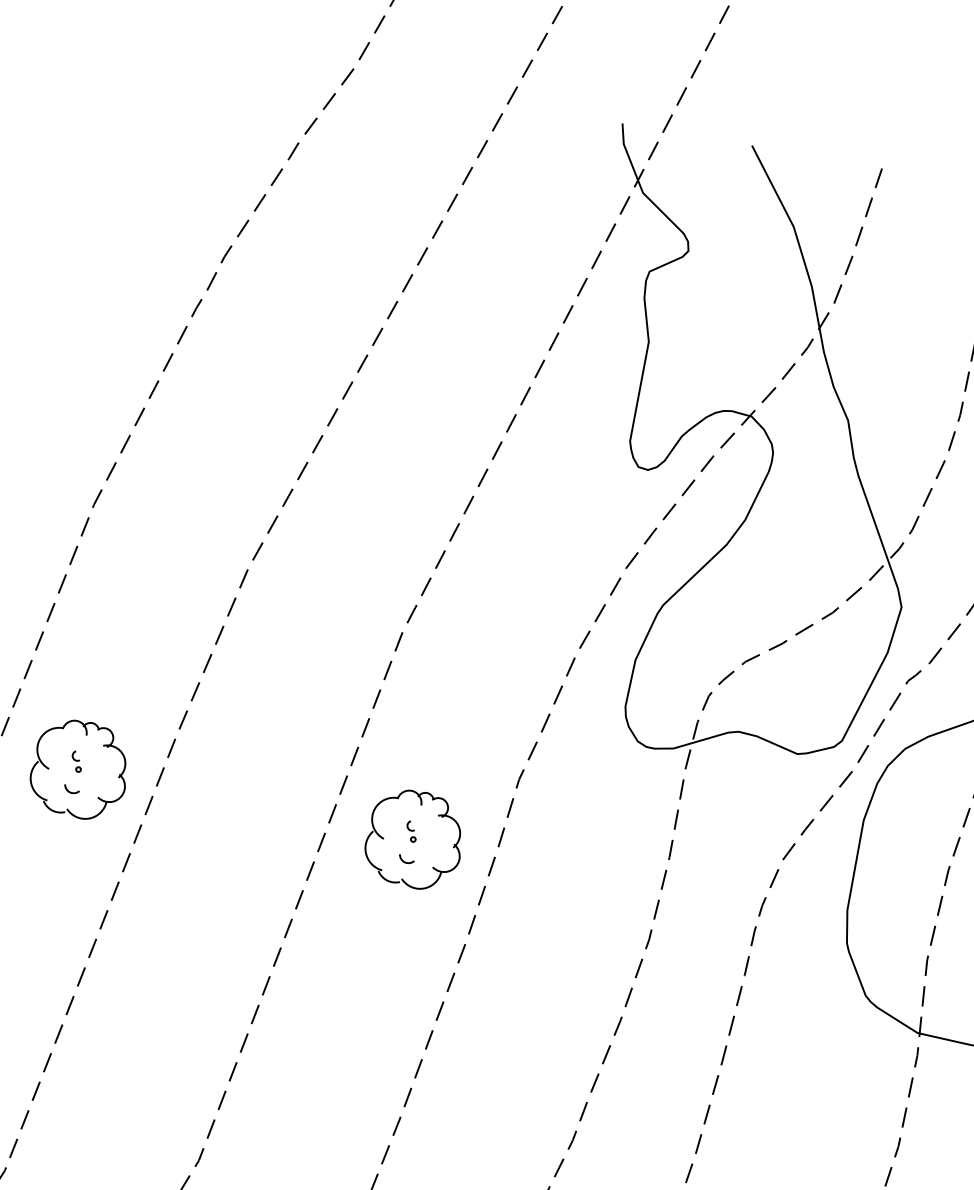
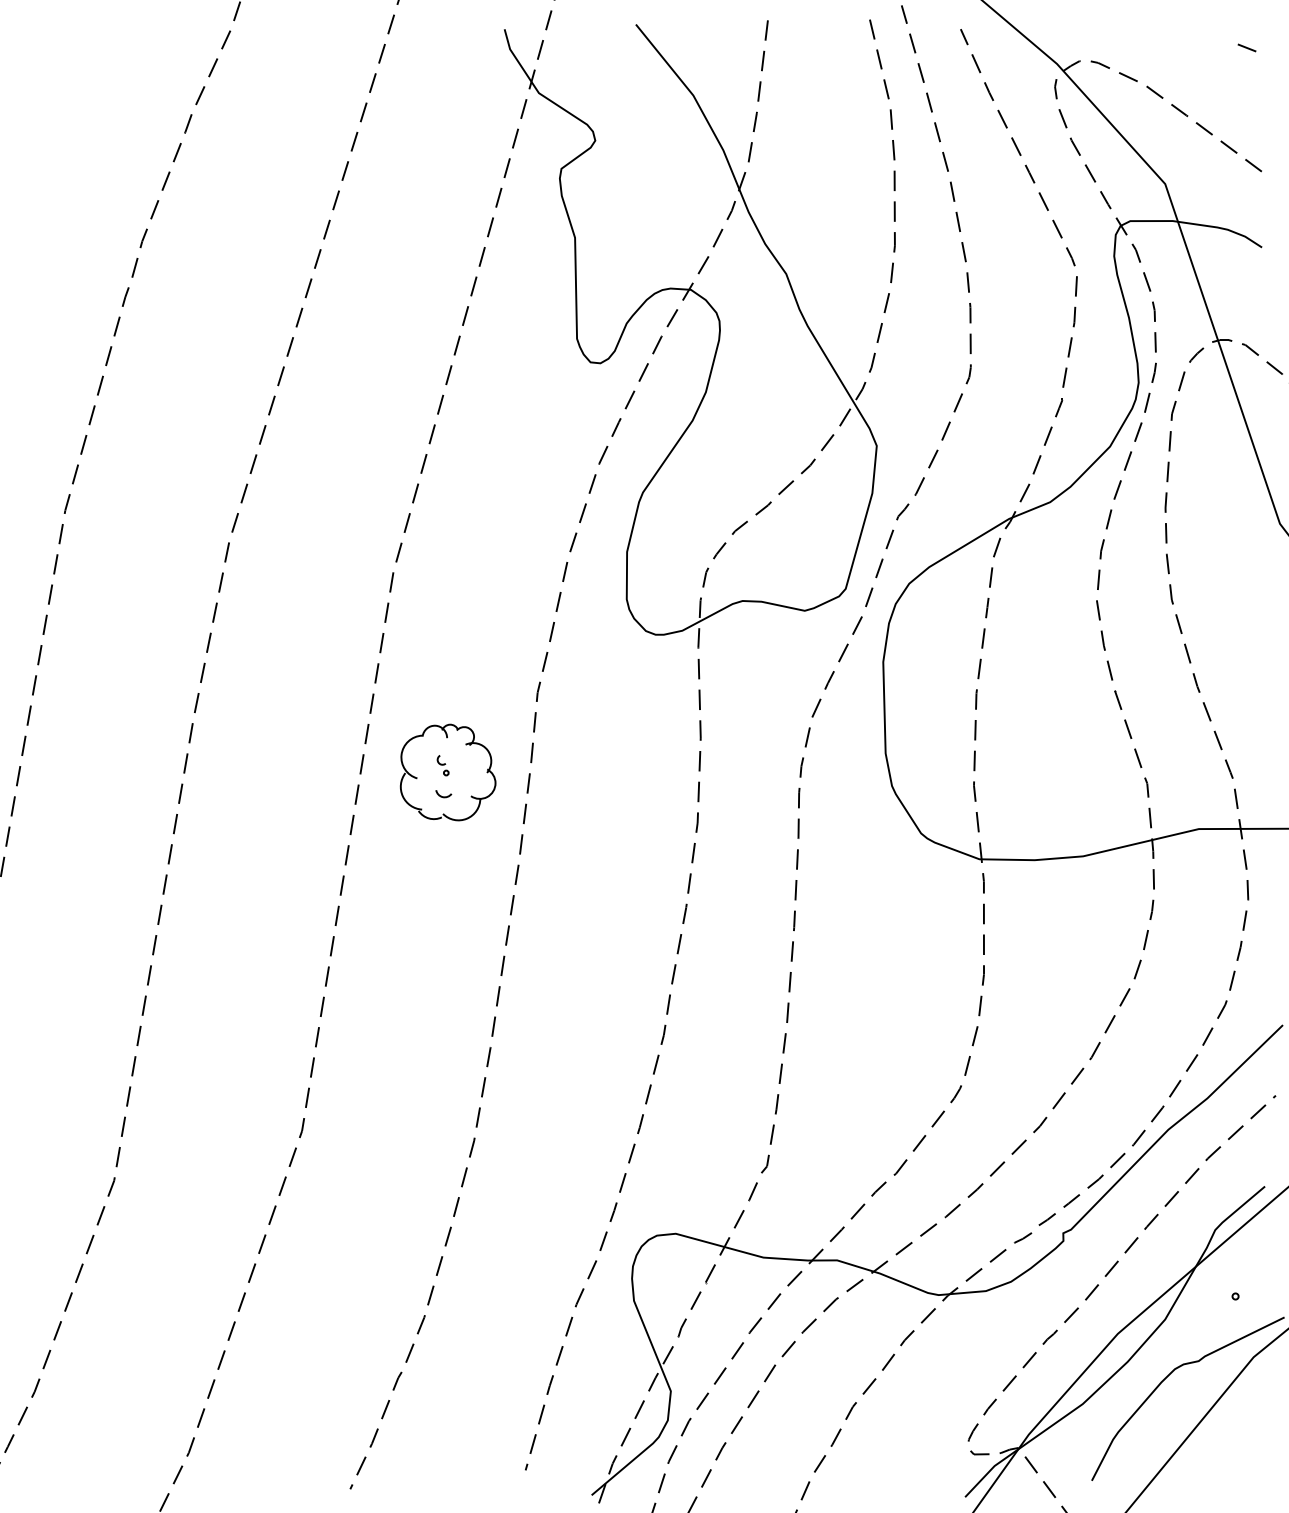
part: (79, 769) -> (105, 772), removed

